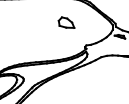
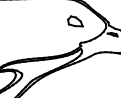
part: (66, 22) -> (75, 21), moved

